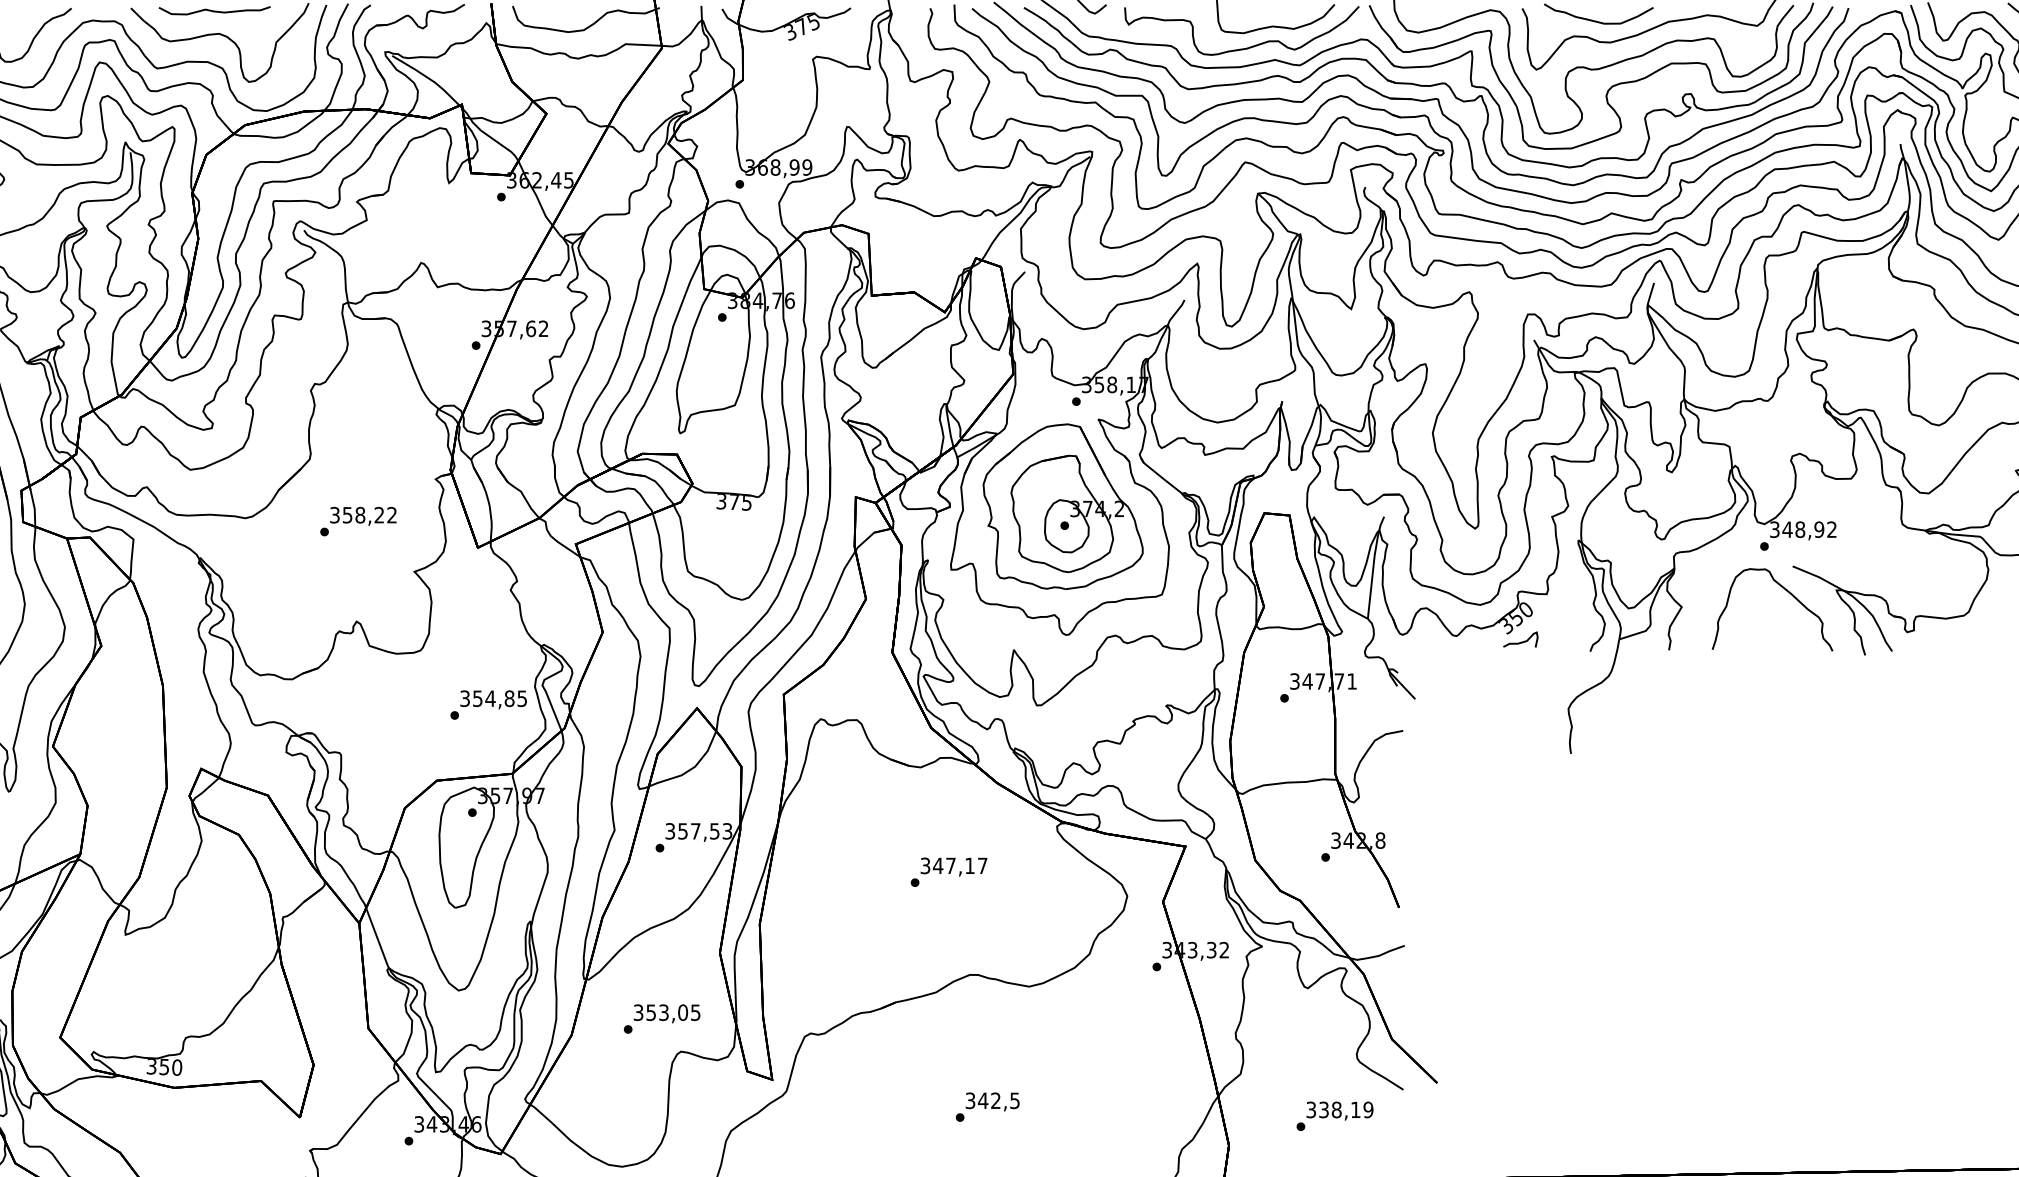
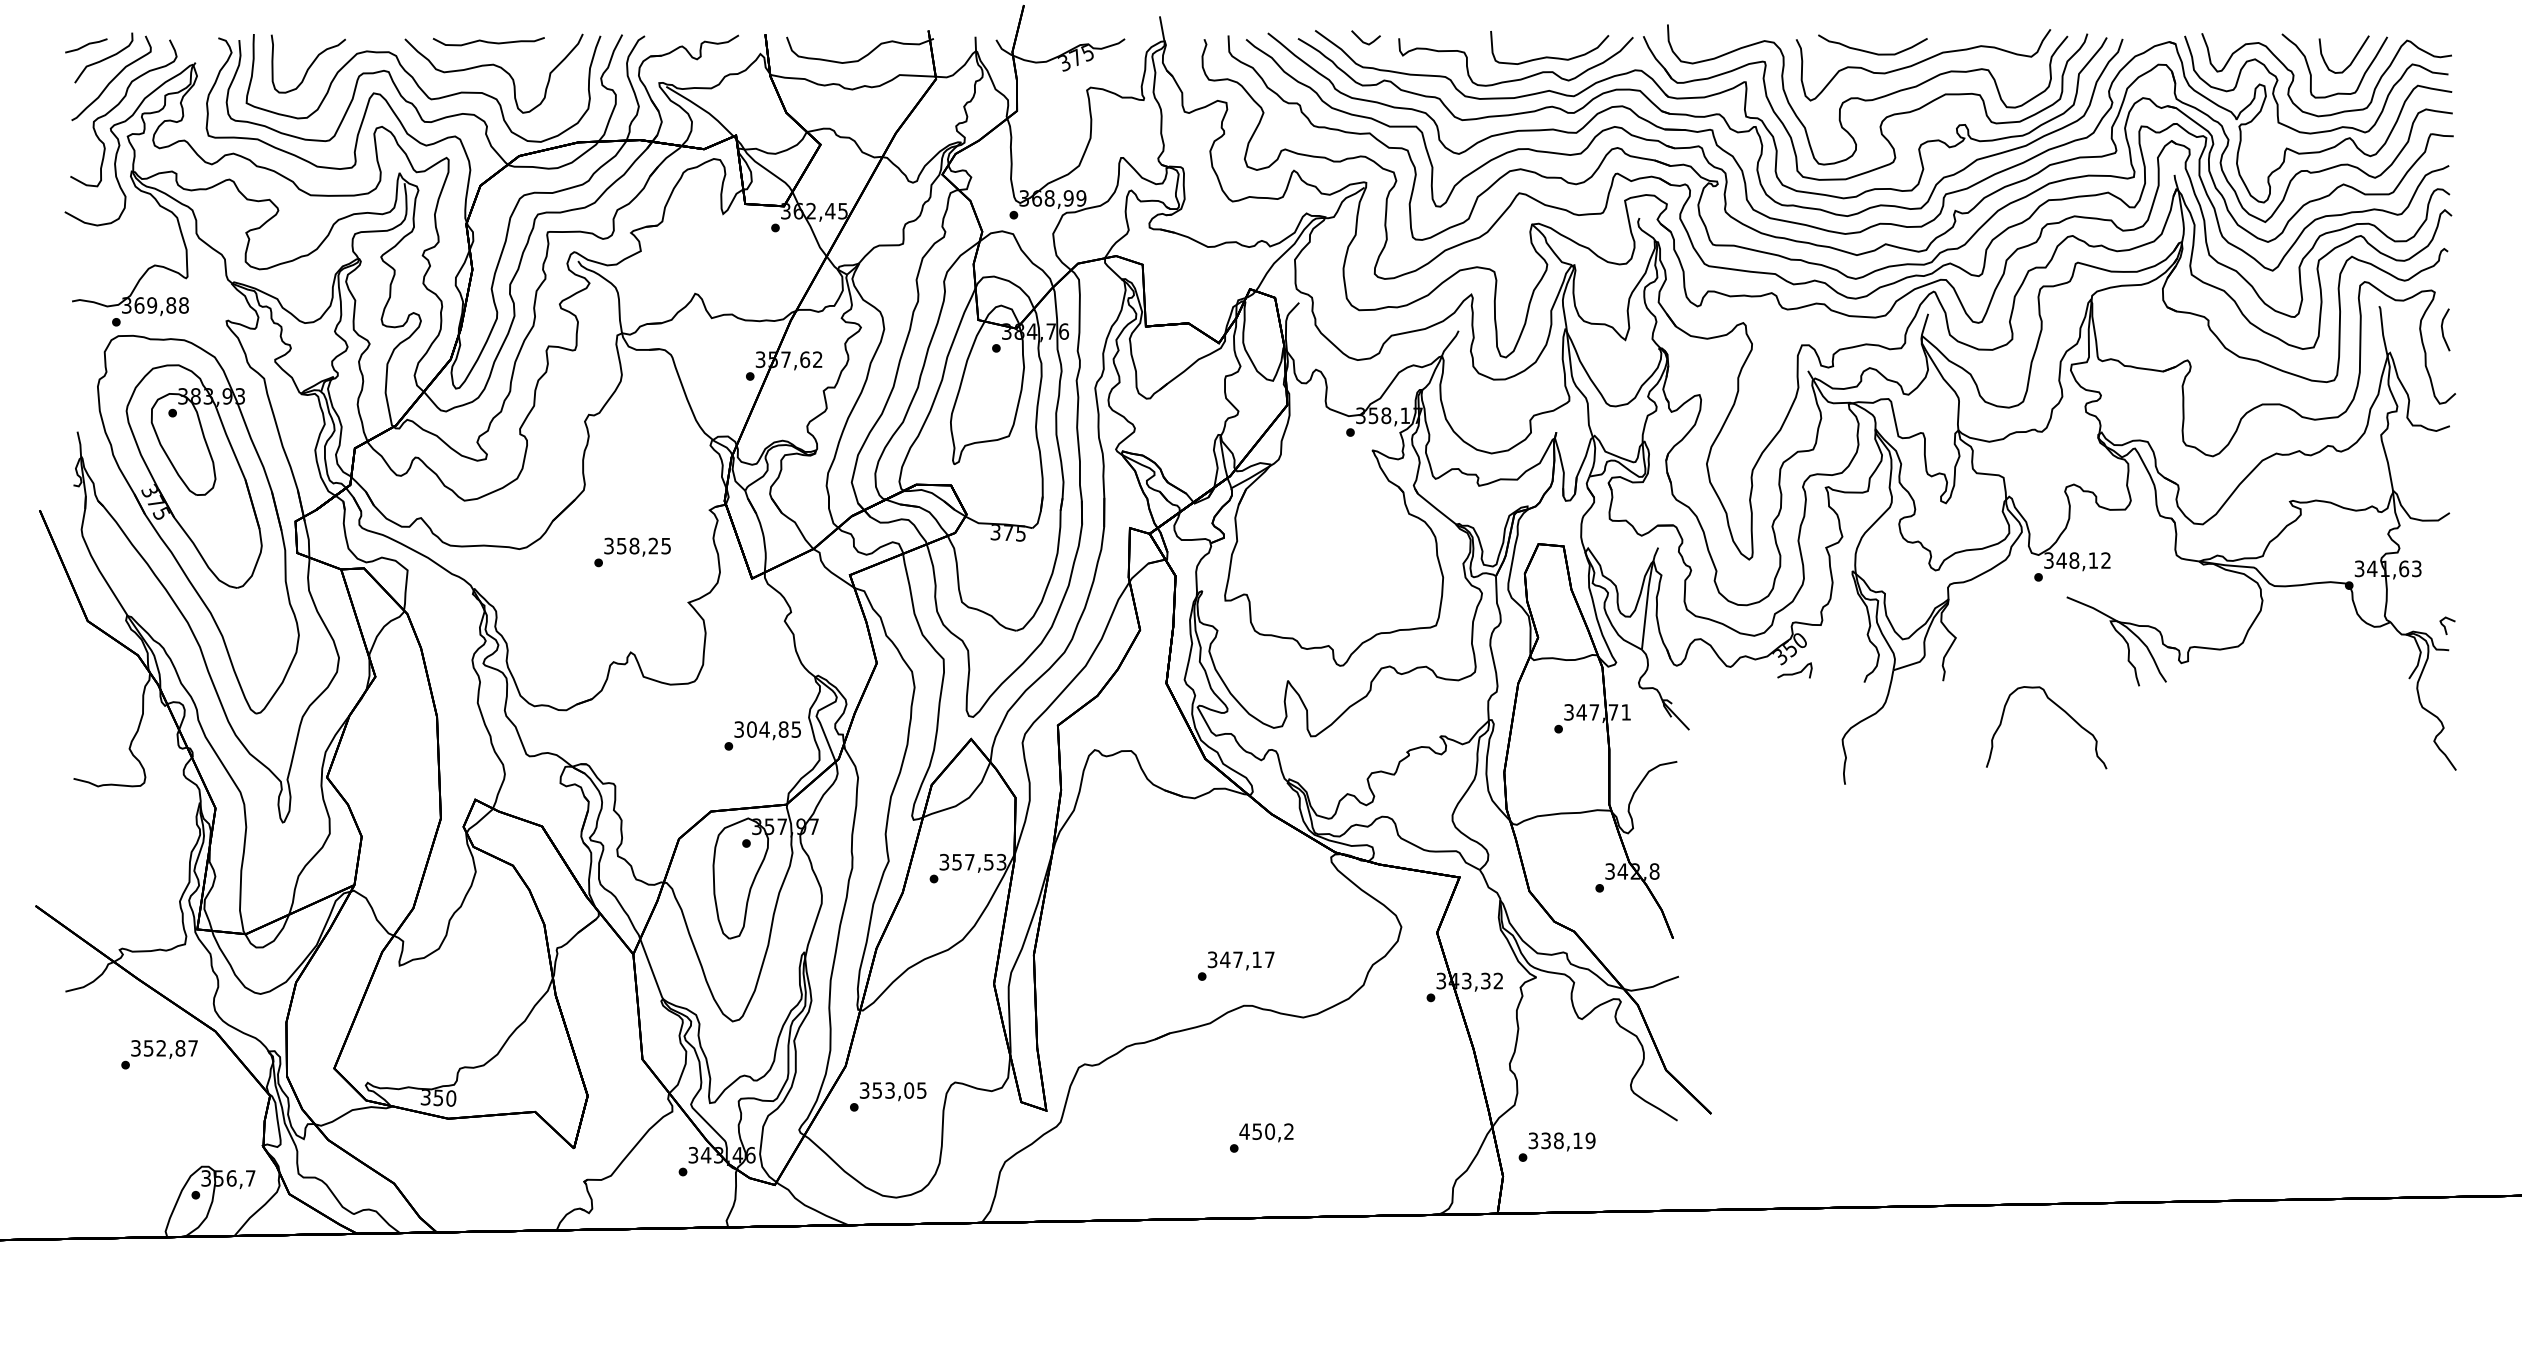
part: (1062, 506) -> (1336, 537), removed
text: (391, 514) -> (665, 545), 358,22 -> 358,25
text: (1819, 529) -> (2093, 560), 348,92 -> 348,12
curve: (1786, 591) -> (2060, 709), moved
text: (477, 698) -> (751, 729), 354,85 -> 304,85
text: (949, 871) -> (1236, 965), moved
text: (662, 1018) -> (888, 1096), moved
text: (992, 1100) -> (1266, 1131), 342,5 -> 450,2
text: (1334, 1115) -> (1556, 1146), moved

